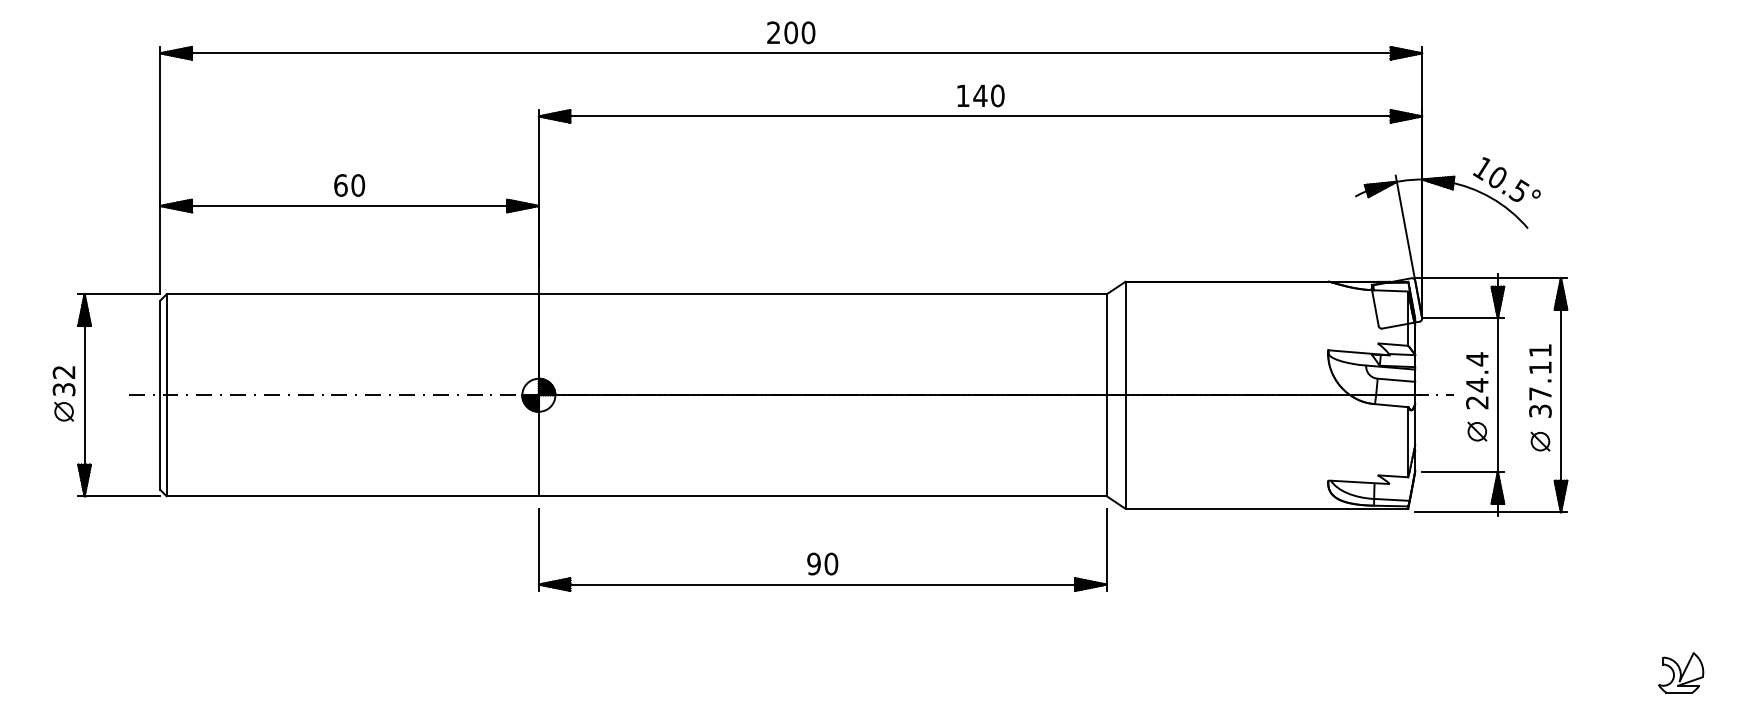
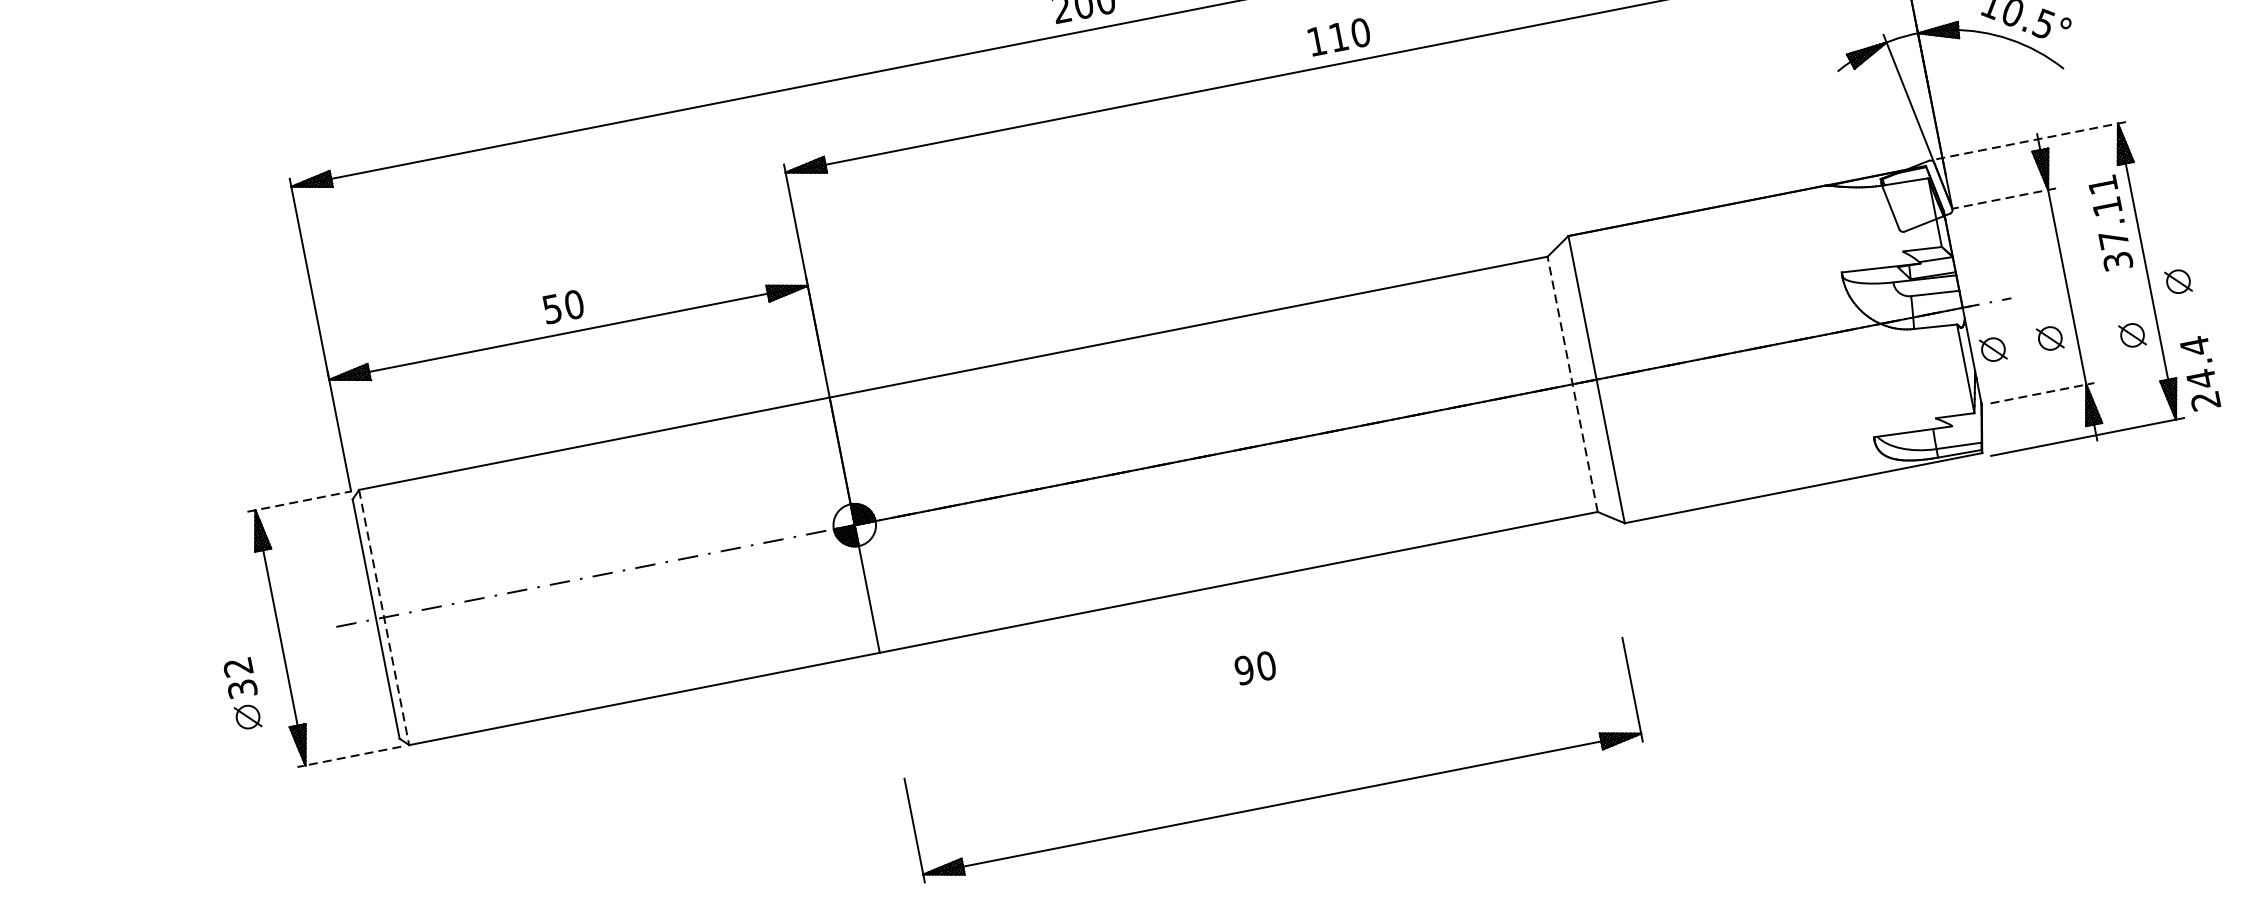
text: (980, 95) -> (1338, 36), 140 -> 110
text: (340, 185) -> (551, 309), 60 -> 50
line: (1490, 278) -> (2028, 141), solid -> dashed
line: (119, 294) -> (299, 501), solid -> dashed
line: (1462, 318) -> (2003, 199), solid -> dashed
text: (1477, 380) -> (2200, 373), moved
text: (1540, 380) -> (2110, 222), moved
part: (63, 393) -> (242, 694), moved
line: (166, 395) -> (384, 617), solid -> dashed
line: (1106, 395) -> (1572, 384), solid -> dashed
part: (1583, 407) -> (2178, 281), added
part: (1432, 431) -> (1993, 349), added
line: (1463, 472) -> (2042, 393), solid -> dashed
line: (118, 496) -> (348, 757), solid -> dashed
part: (822, 584) -> (1281, 804), moved

